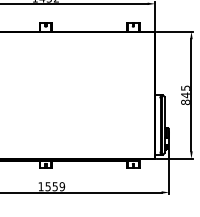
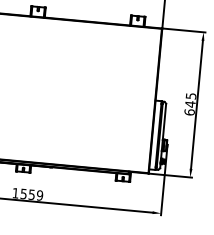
text: (185, 102) -> (189, 112), 845 -> 645

